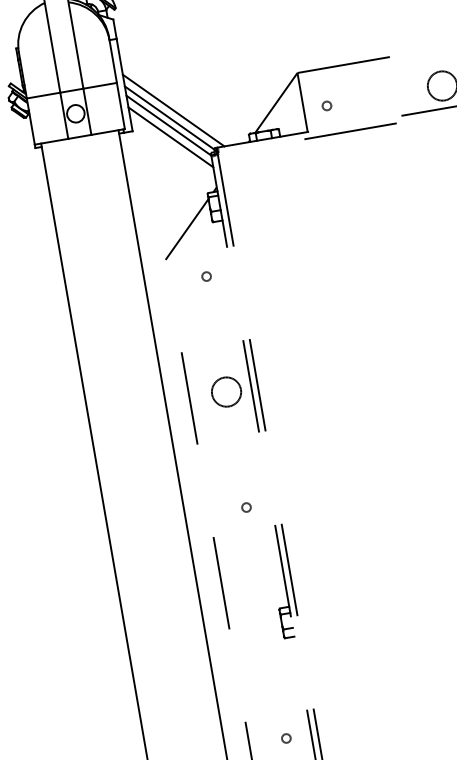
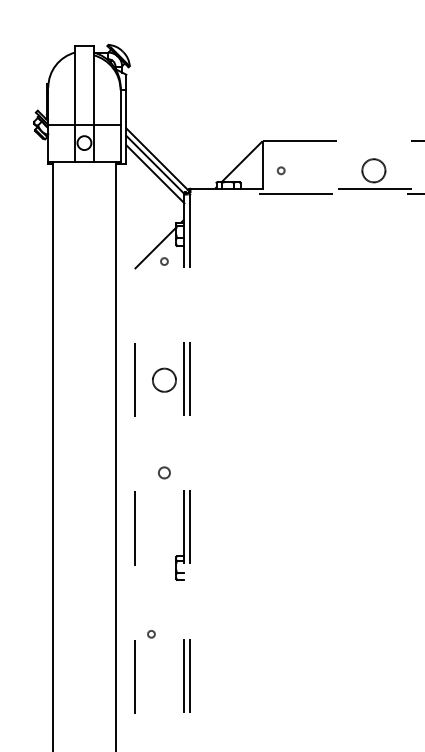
line: (172, 110) -> (160, 153), removed
circle: (206, 276) -> (164, 261), moved
circle: (246, 506) -> (164, 472), size x1.6
circle: (286, 738) -> (151, 634), moved

